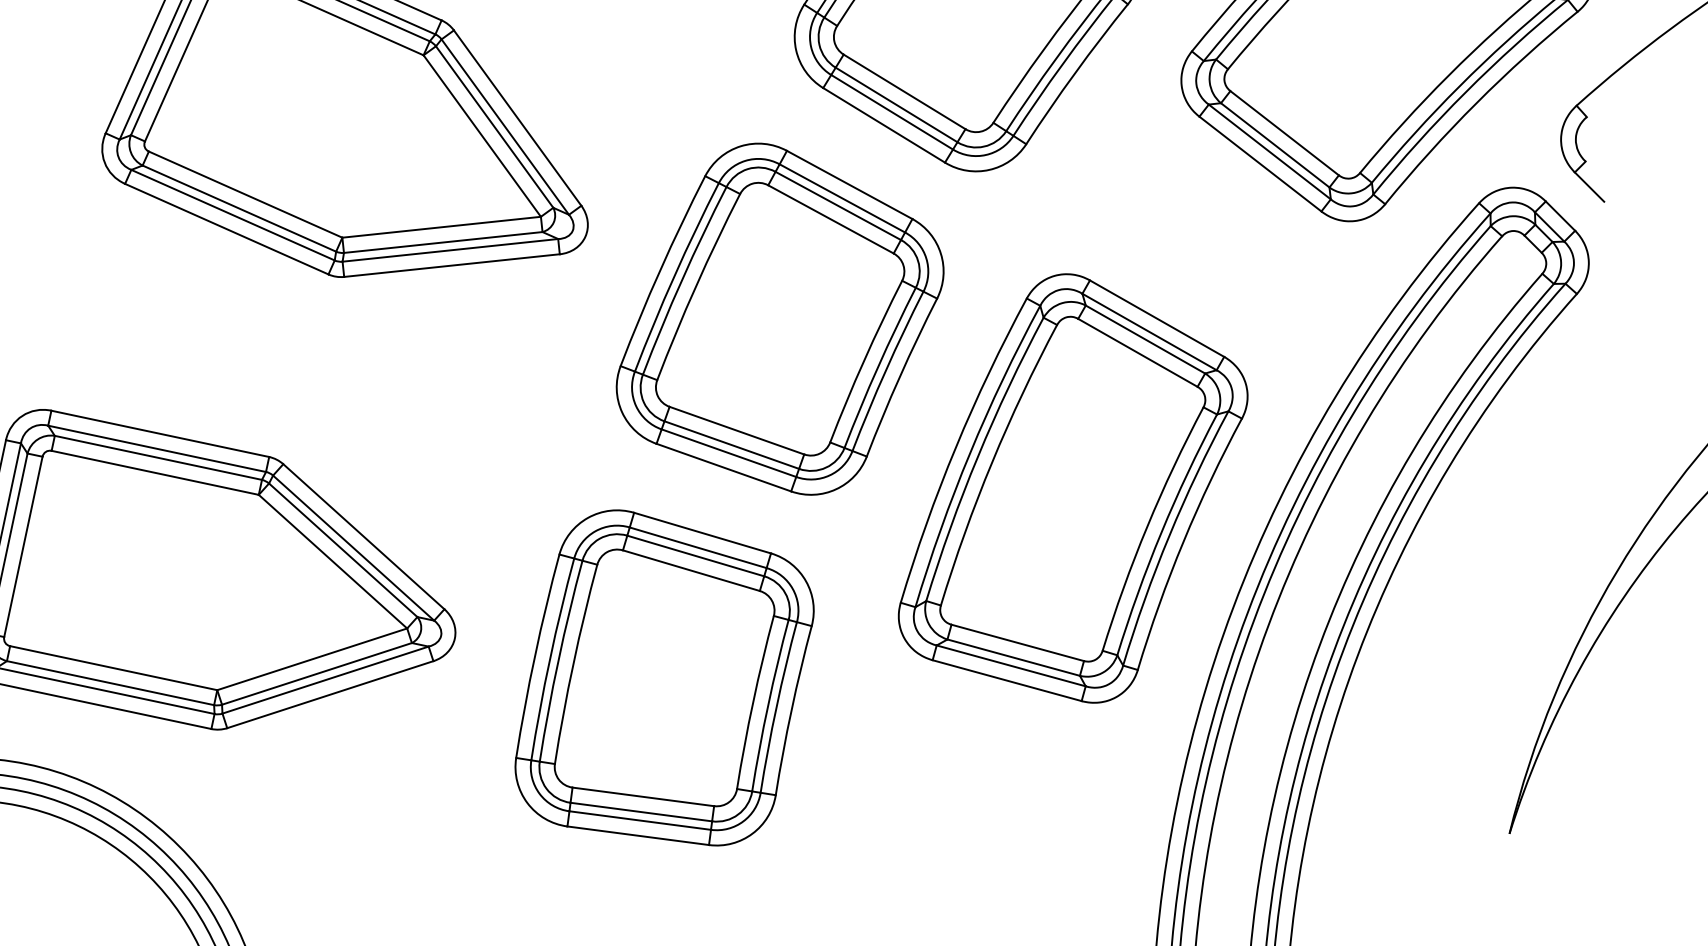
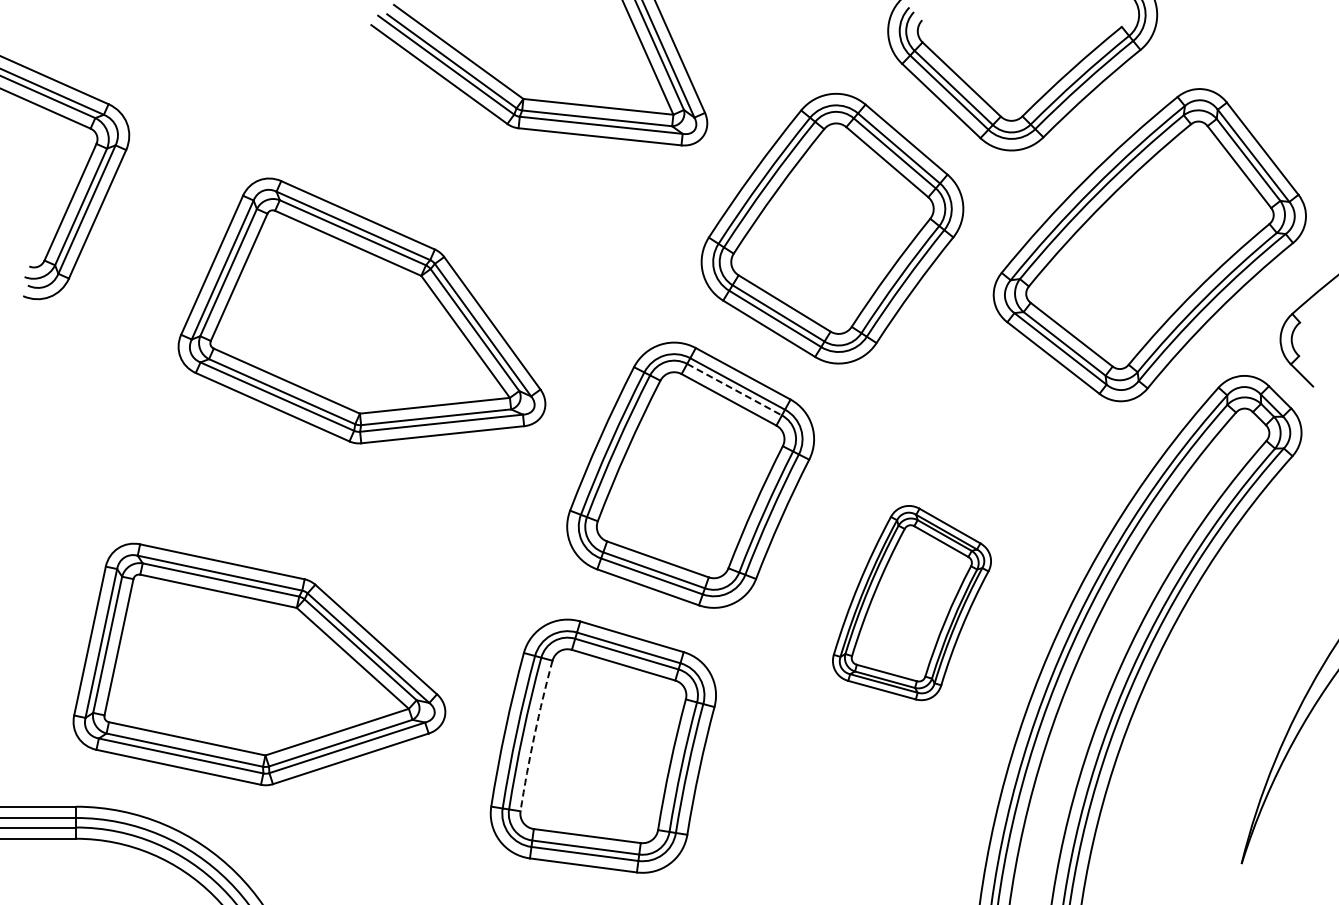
line: (838, 205) -> (734, 389), solid -> dashed
part: (1072, 487) -> (911, 602), size x0.6
arc: (573, 663) -> (534, 735), solid -> dashed

